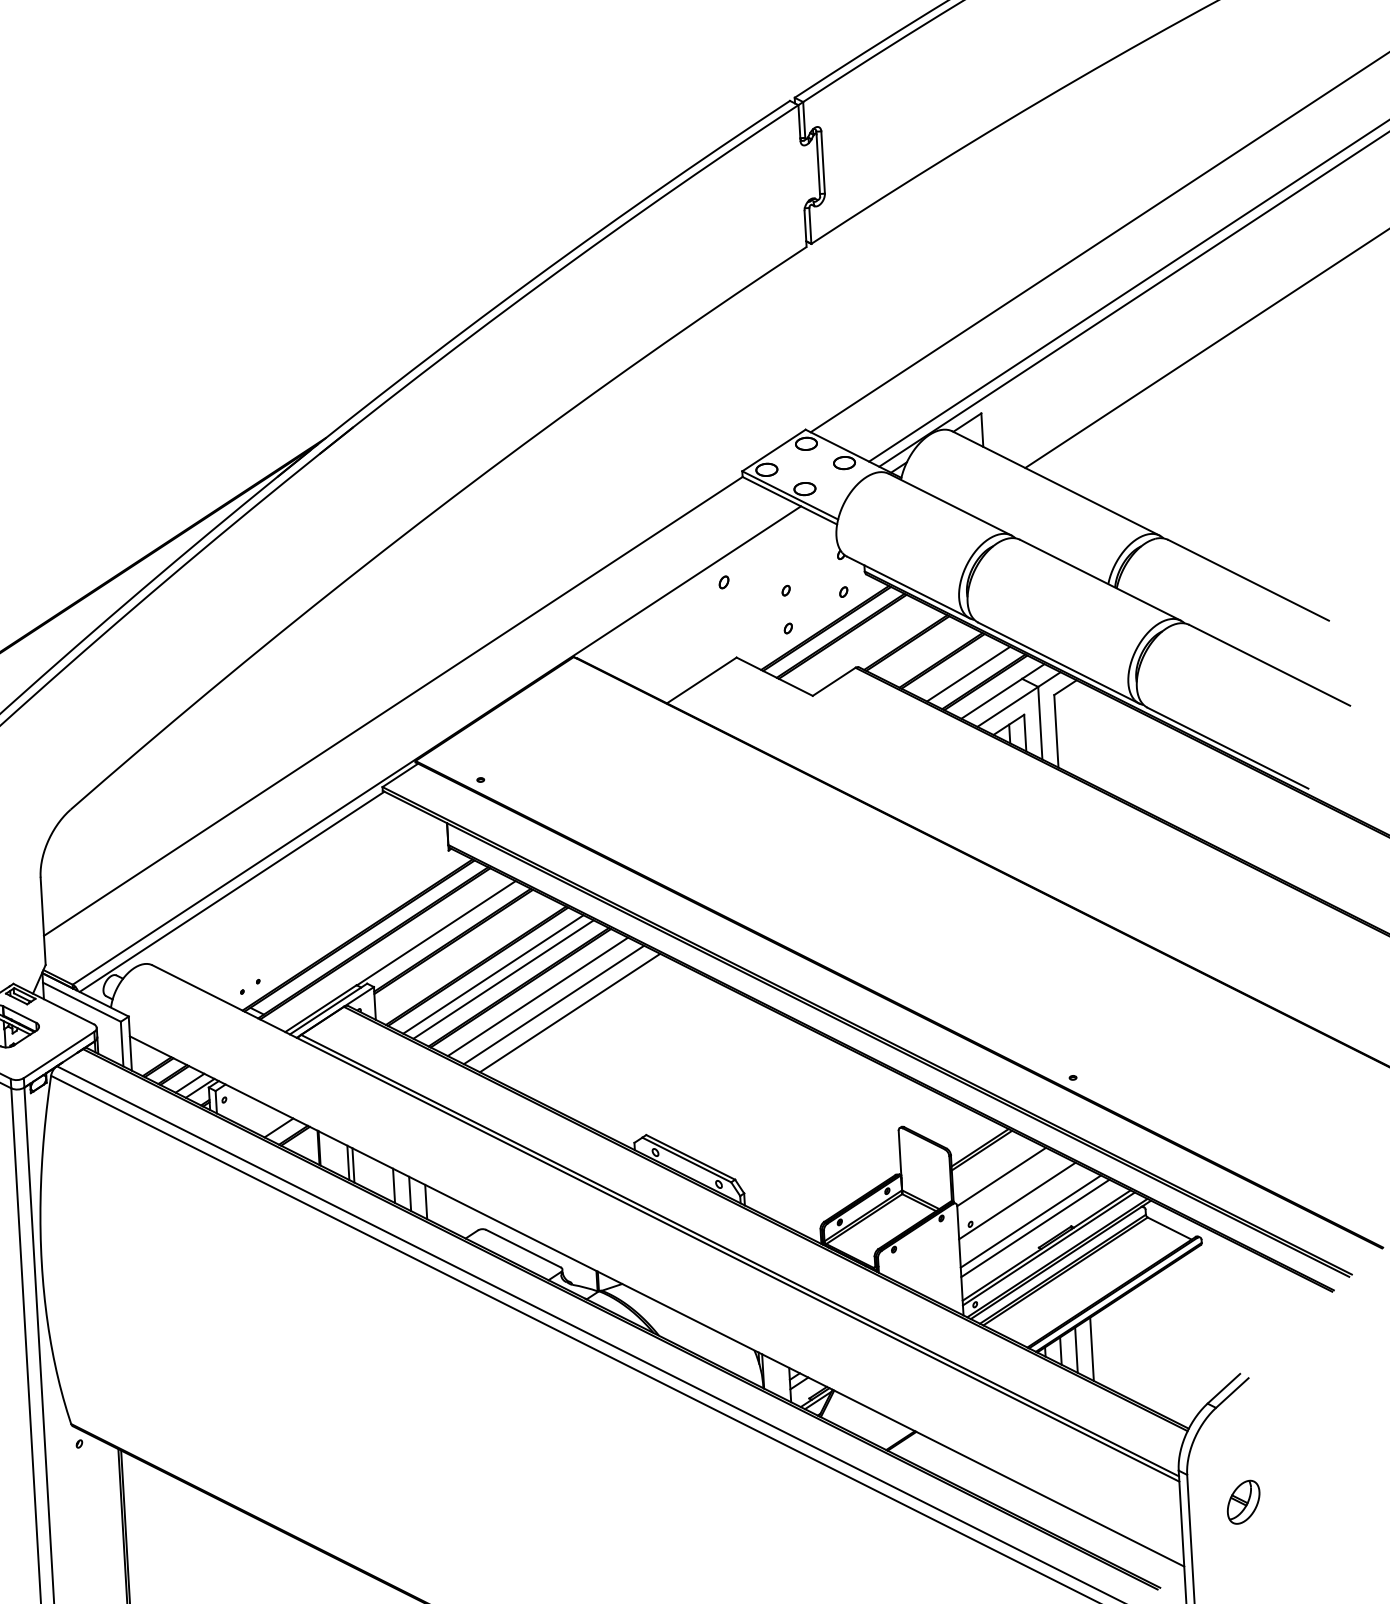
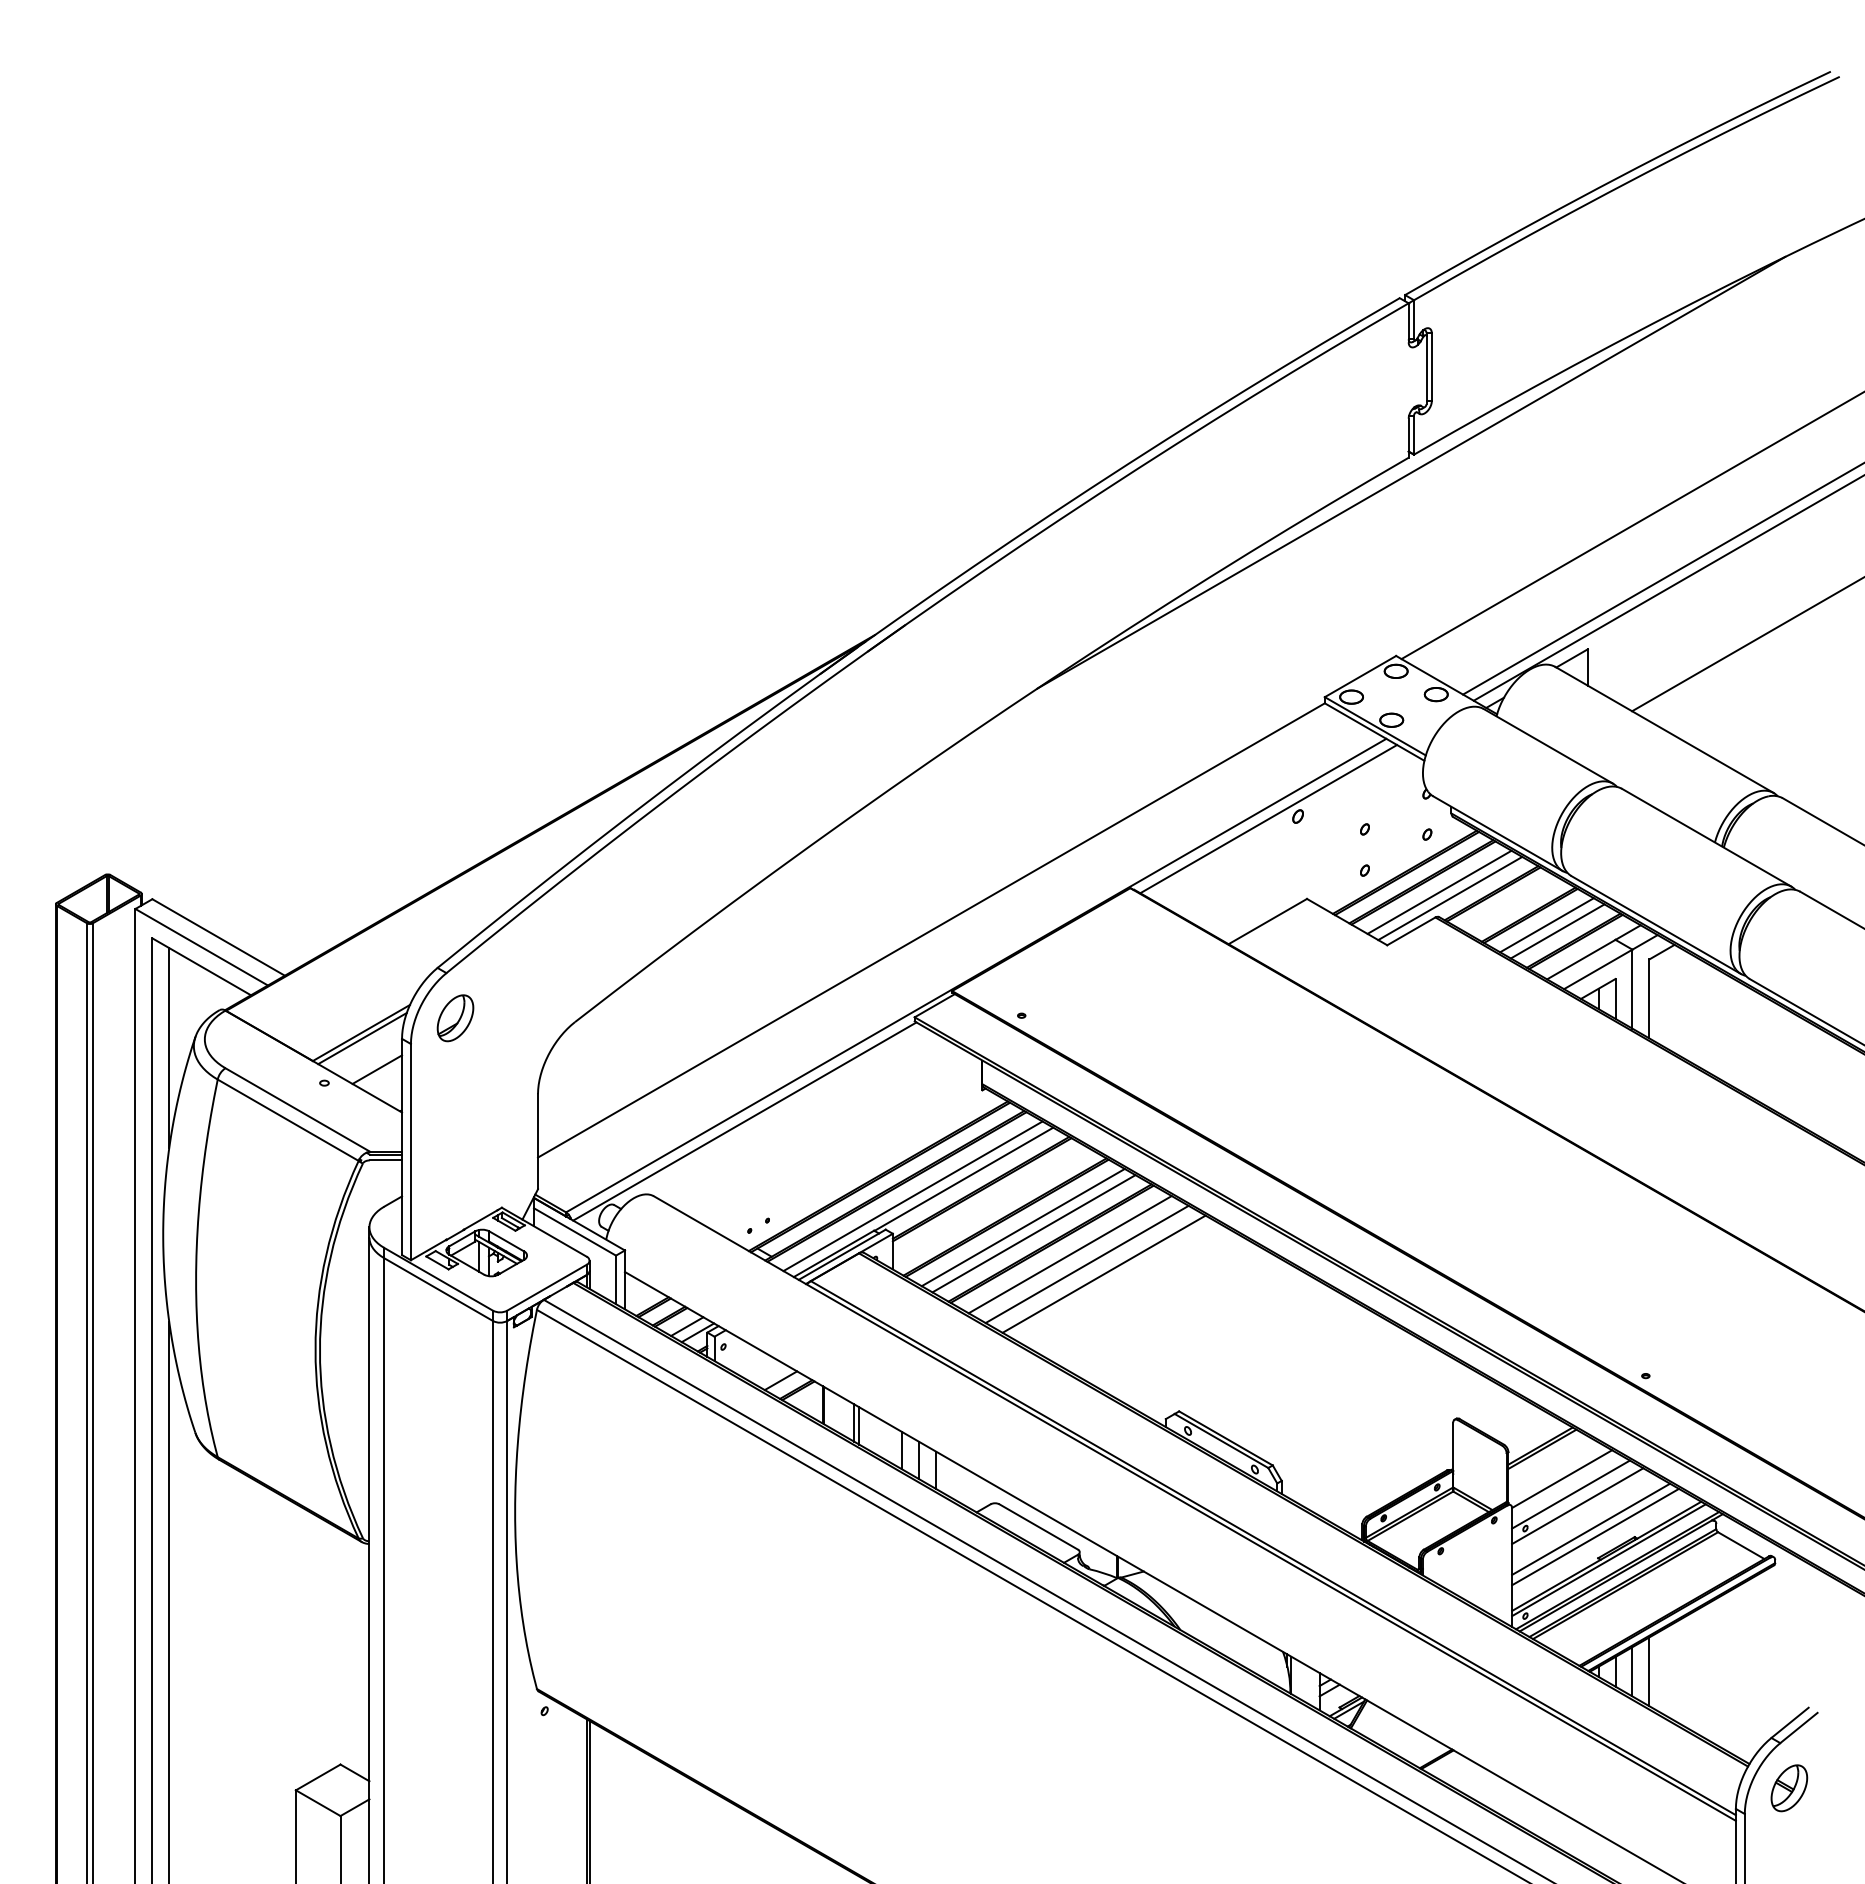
line: (809, 260) -> (1411, 472), added
line: (697, 586) -> (1268, 819), added
line: (857, 643) -> (1439, 891), added
line: (868, 649) -> (1450, 898), added
line: (957, 669) -> (1546, 925), added
line: (390, 951) -> (912, 1196), added
line: (1010, 1190) -> (1570, 1494), added
part: (1243, 1502) -> (1789, 1788), moved

